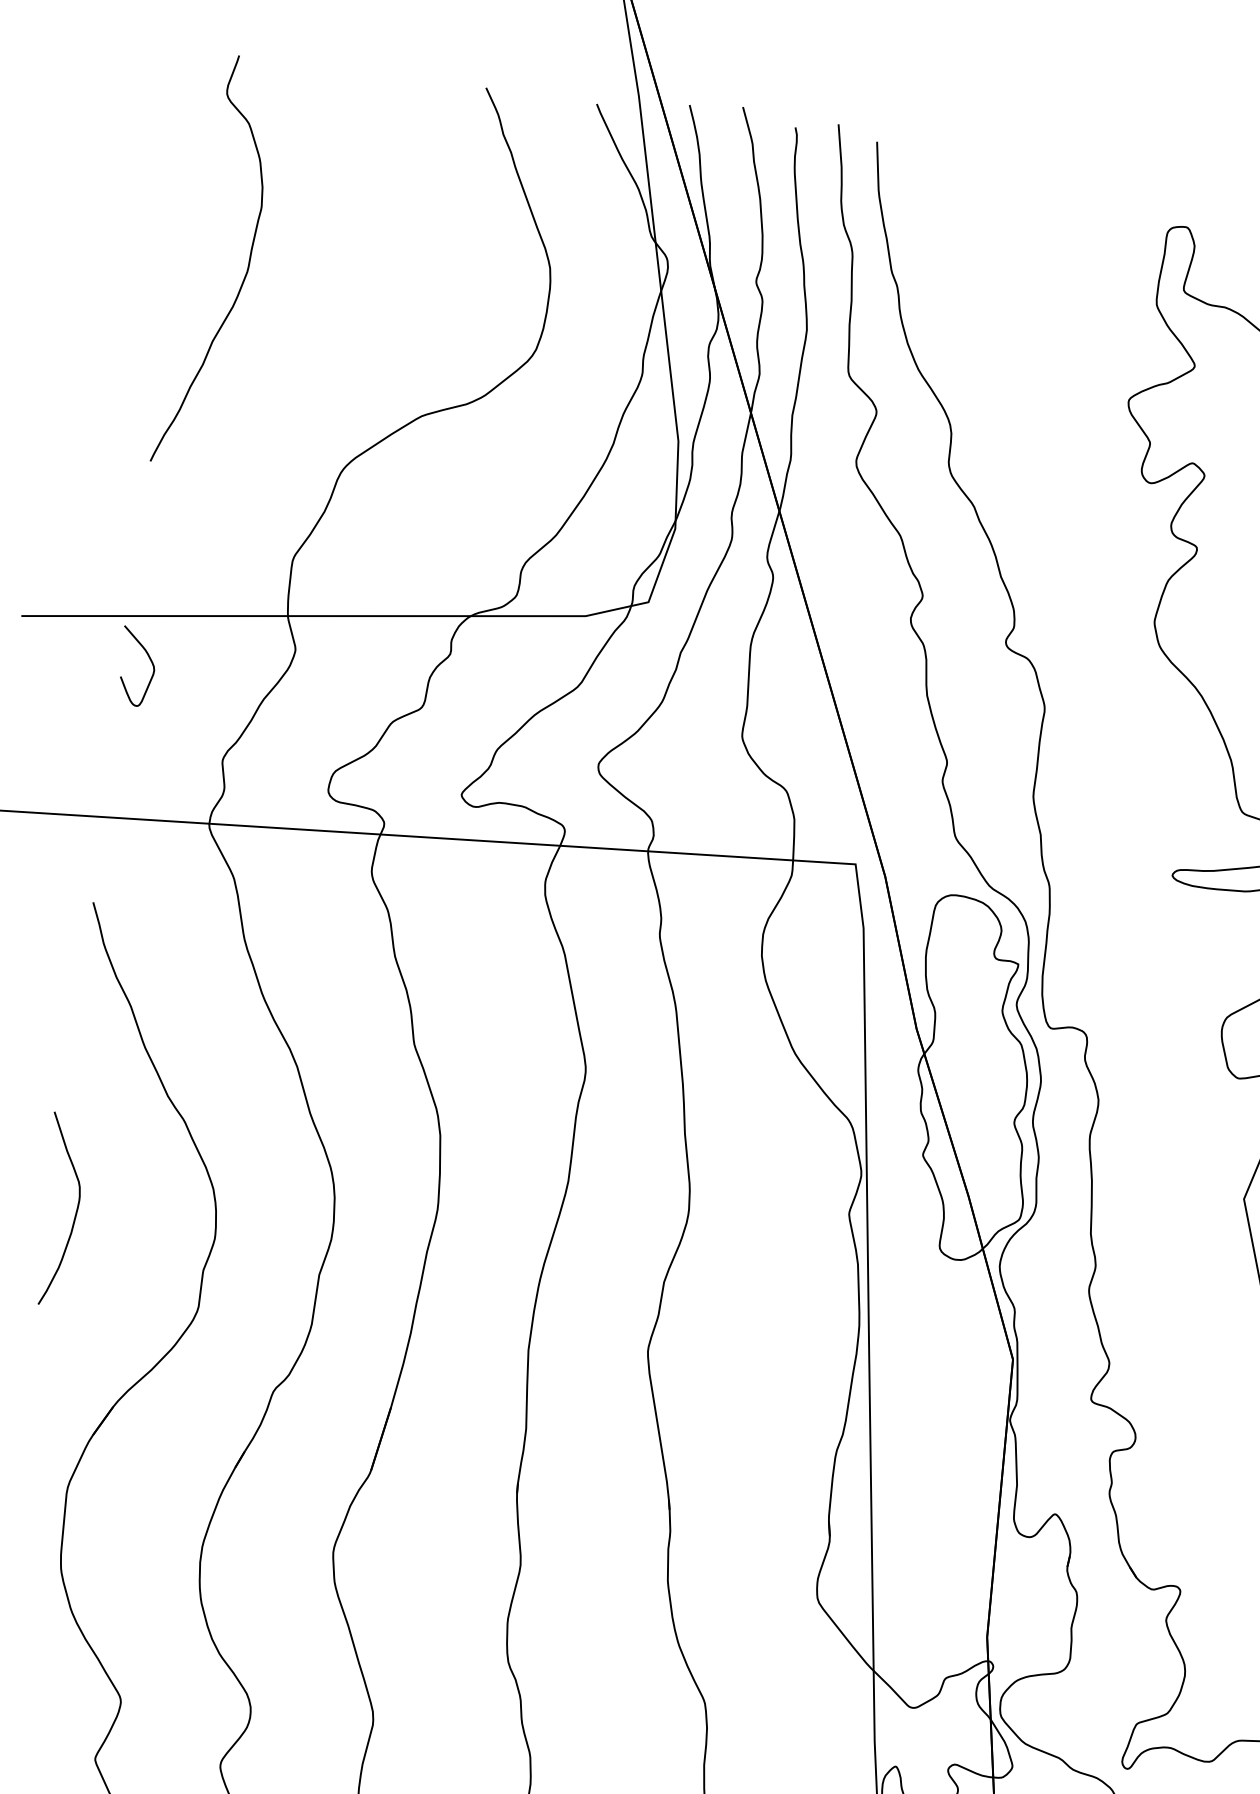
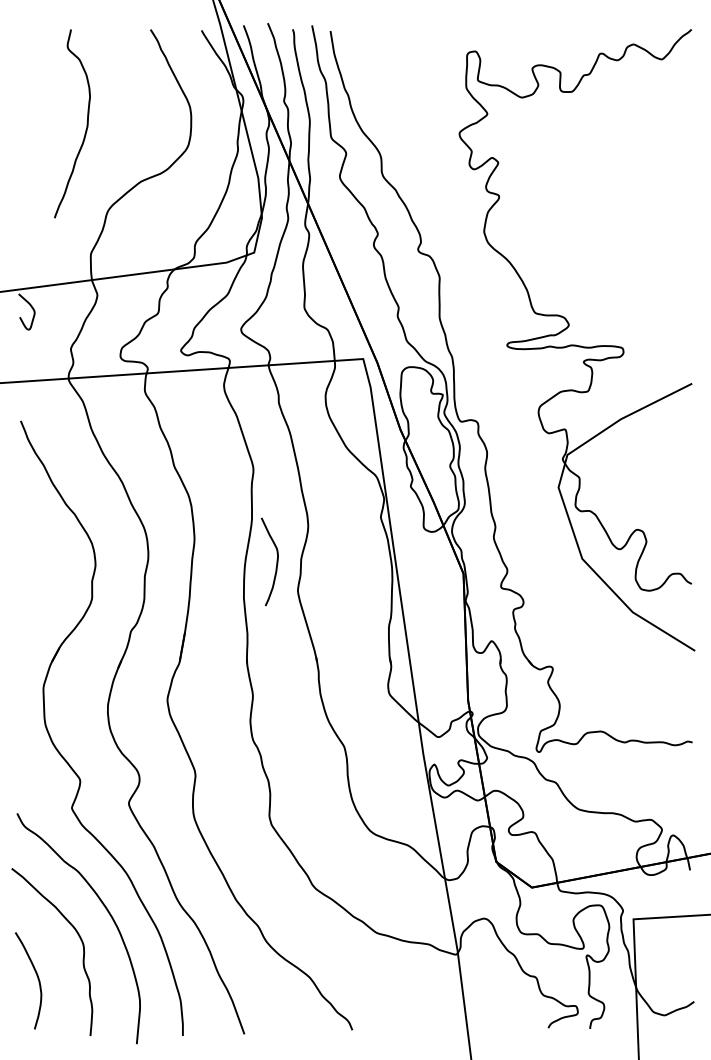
curve: (246, 264) -> (86, 123), moved
curve: (74, 1210) -> (276, 561), moved

